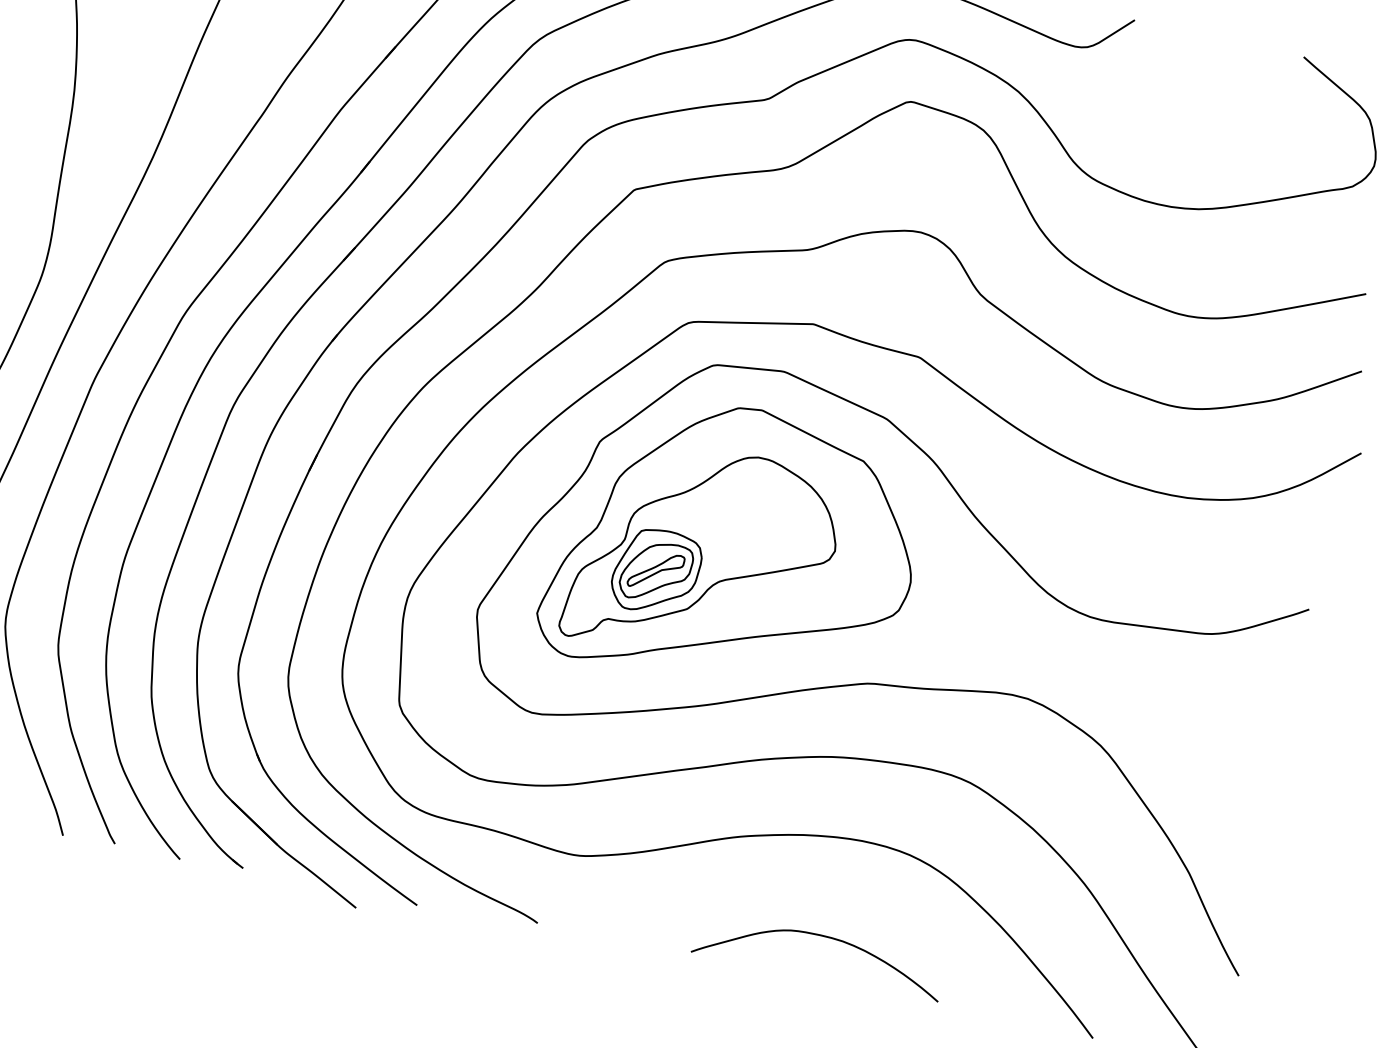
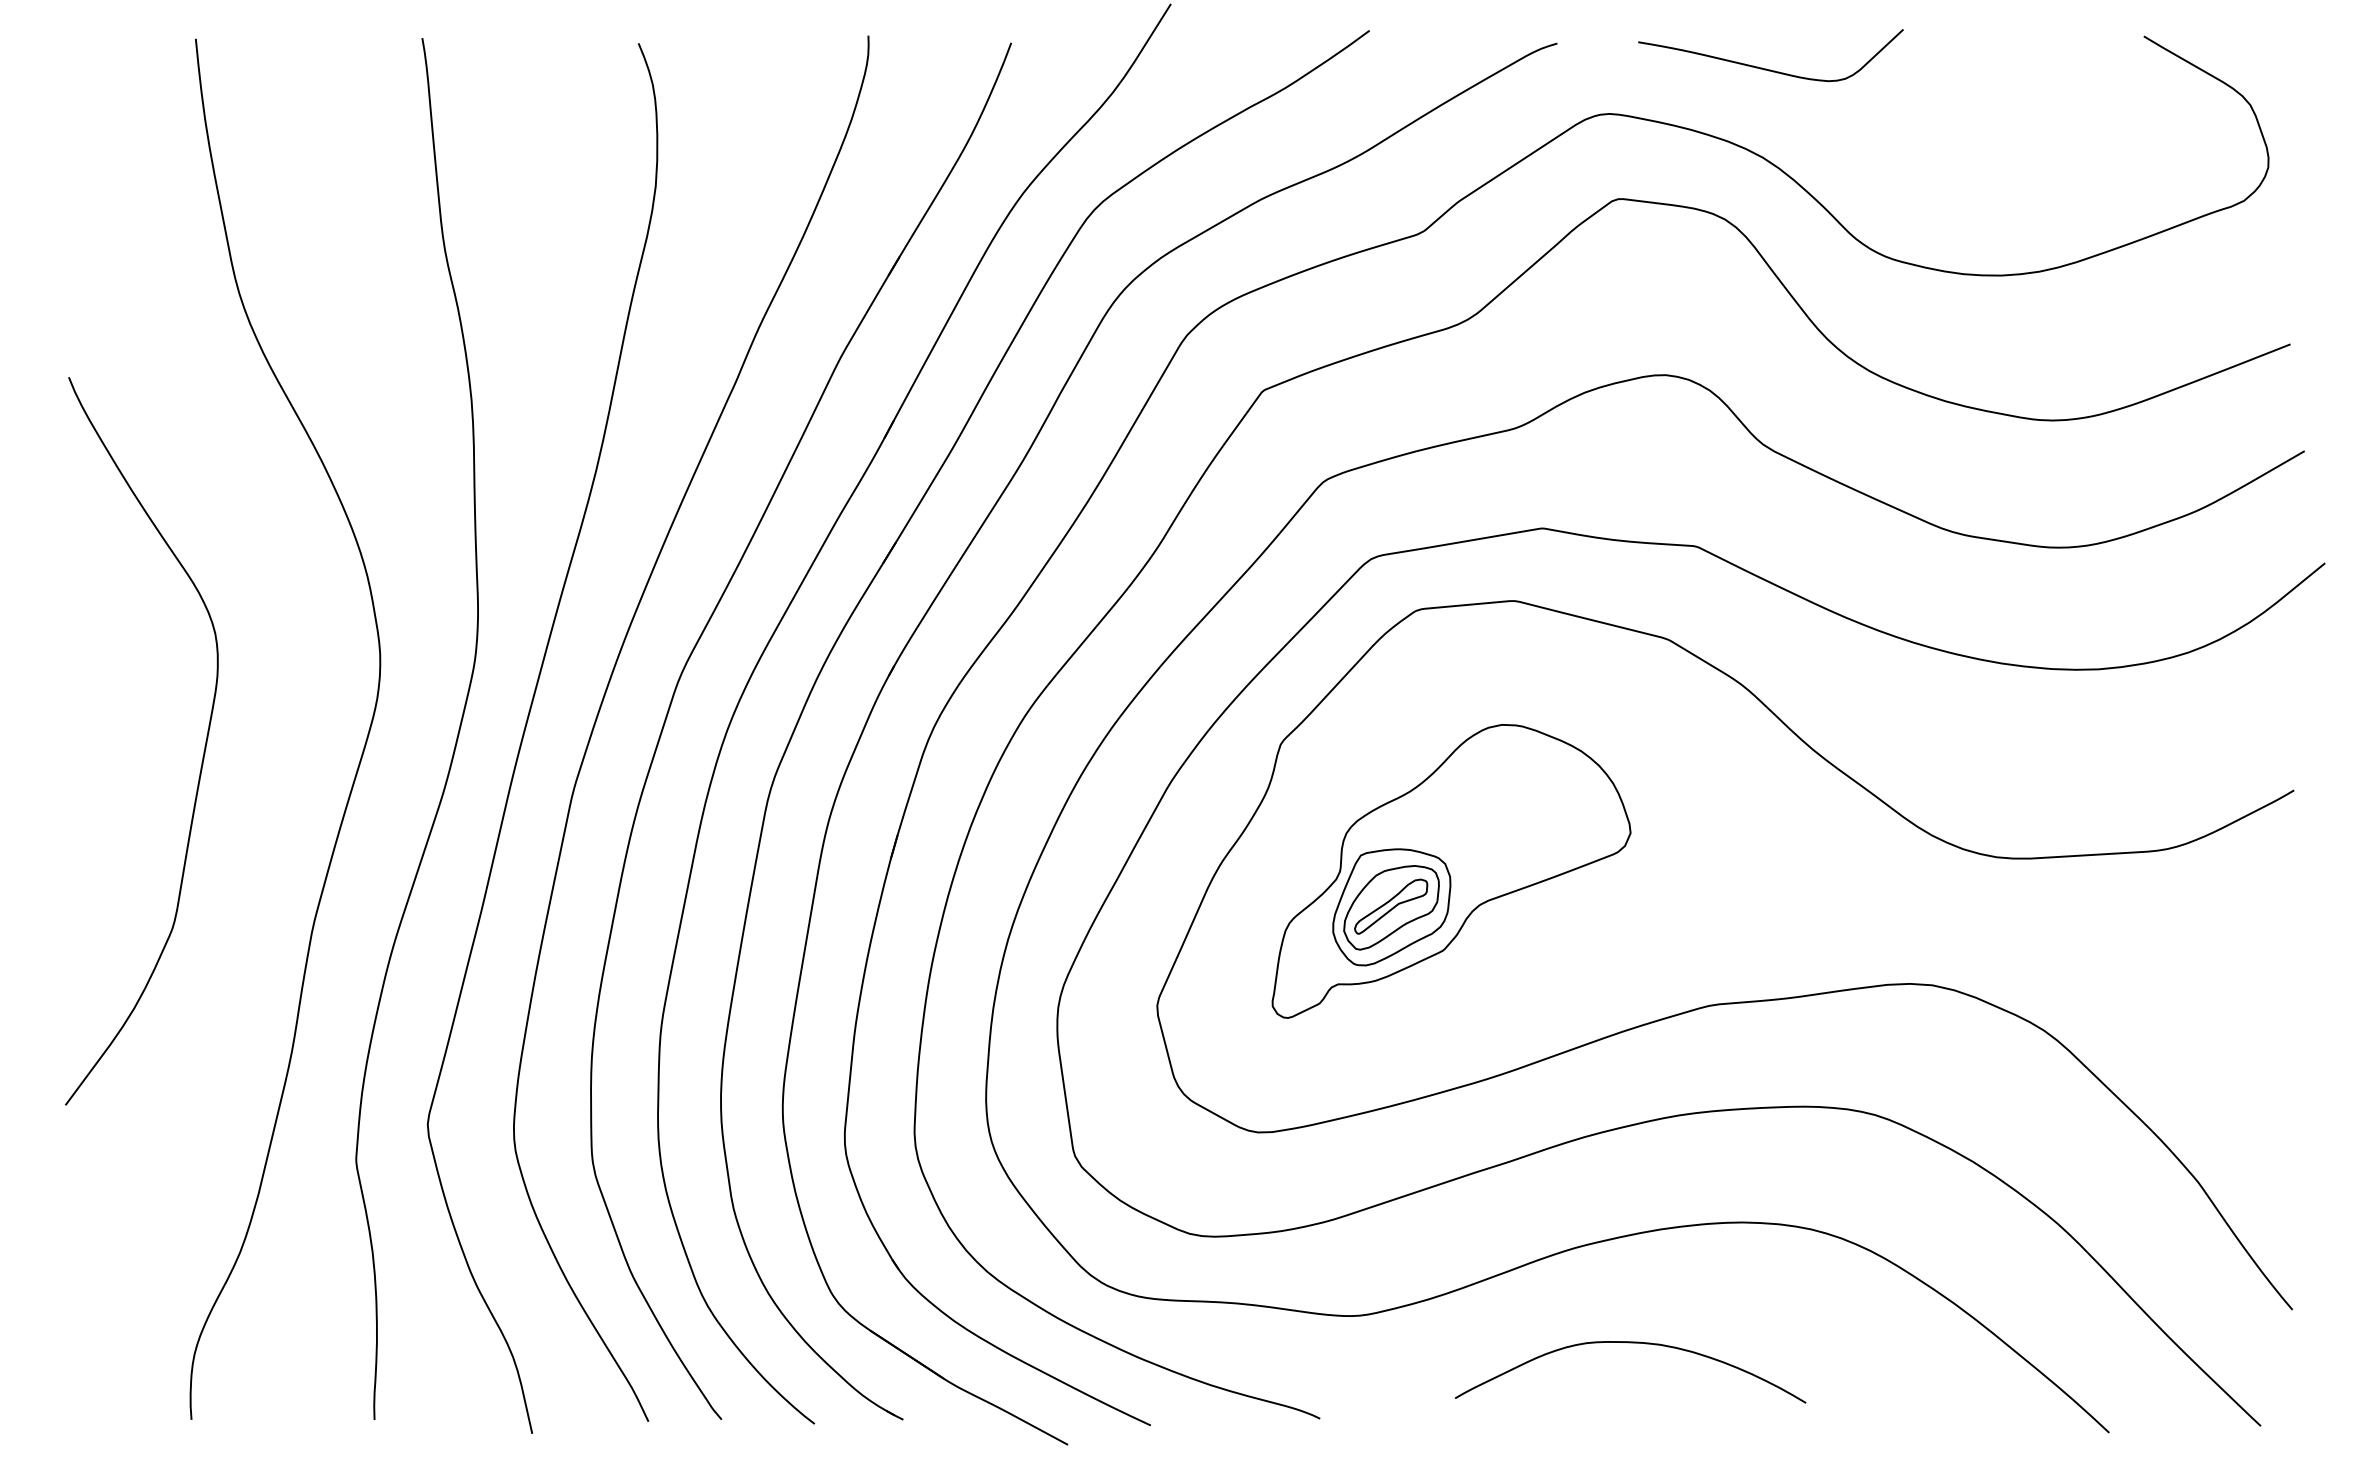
part: (733, 546) -> (1490, 852), removed
curve: (822, 936) -> (1630, 1343), moved

